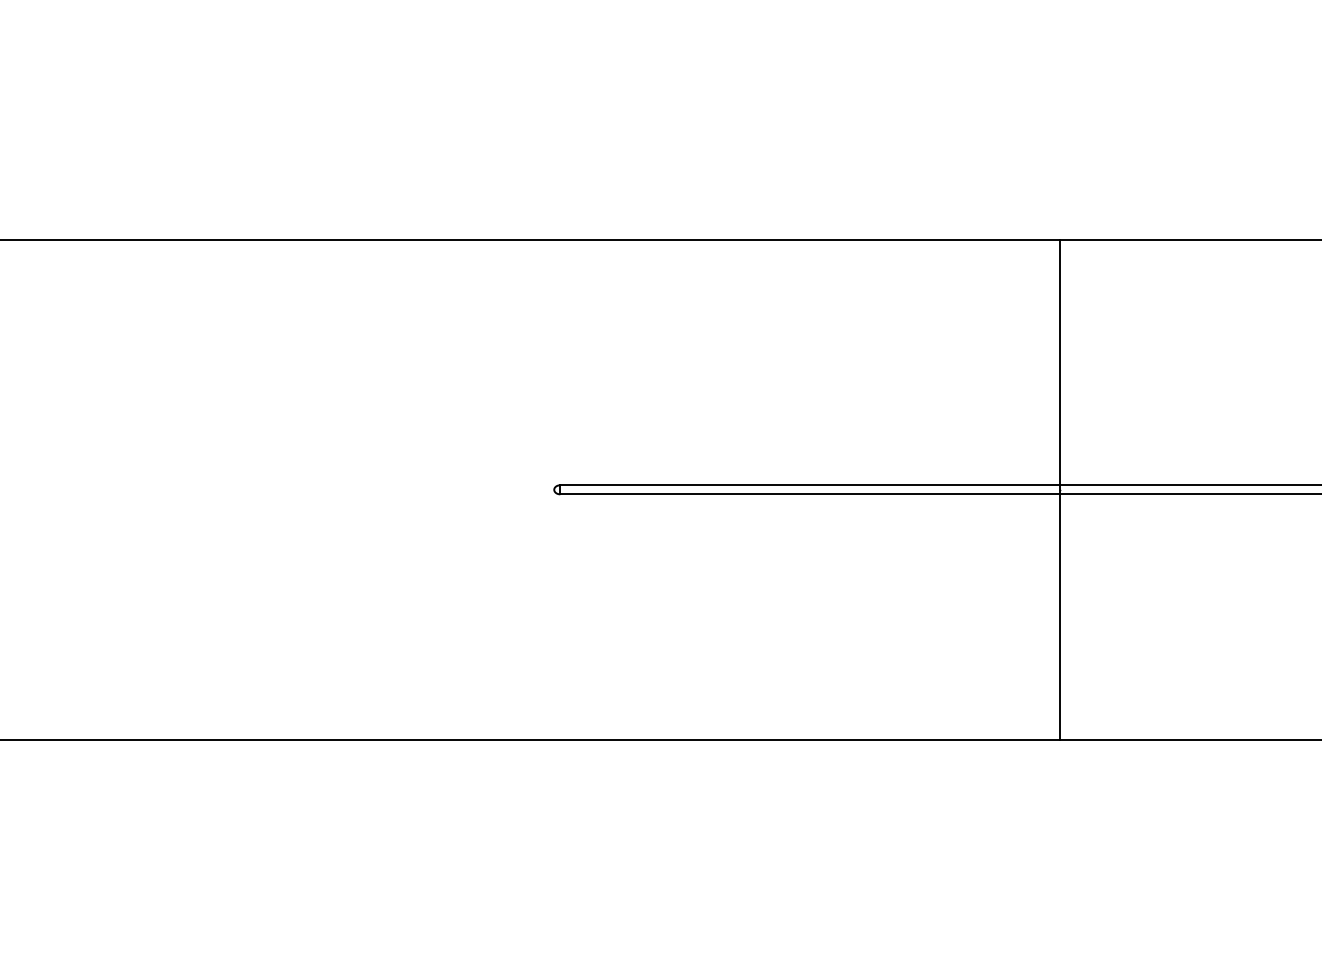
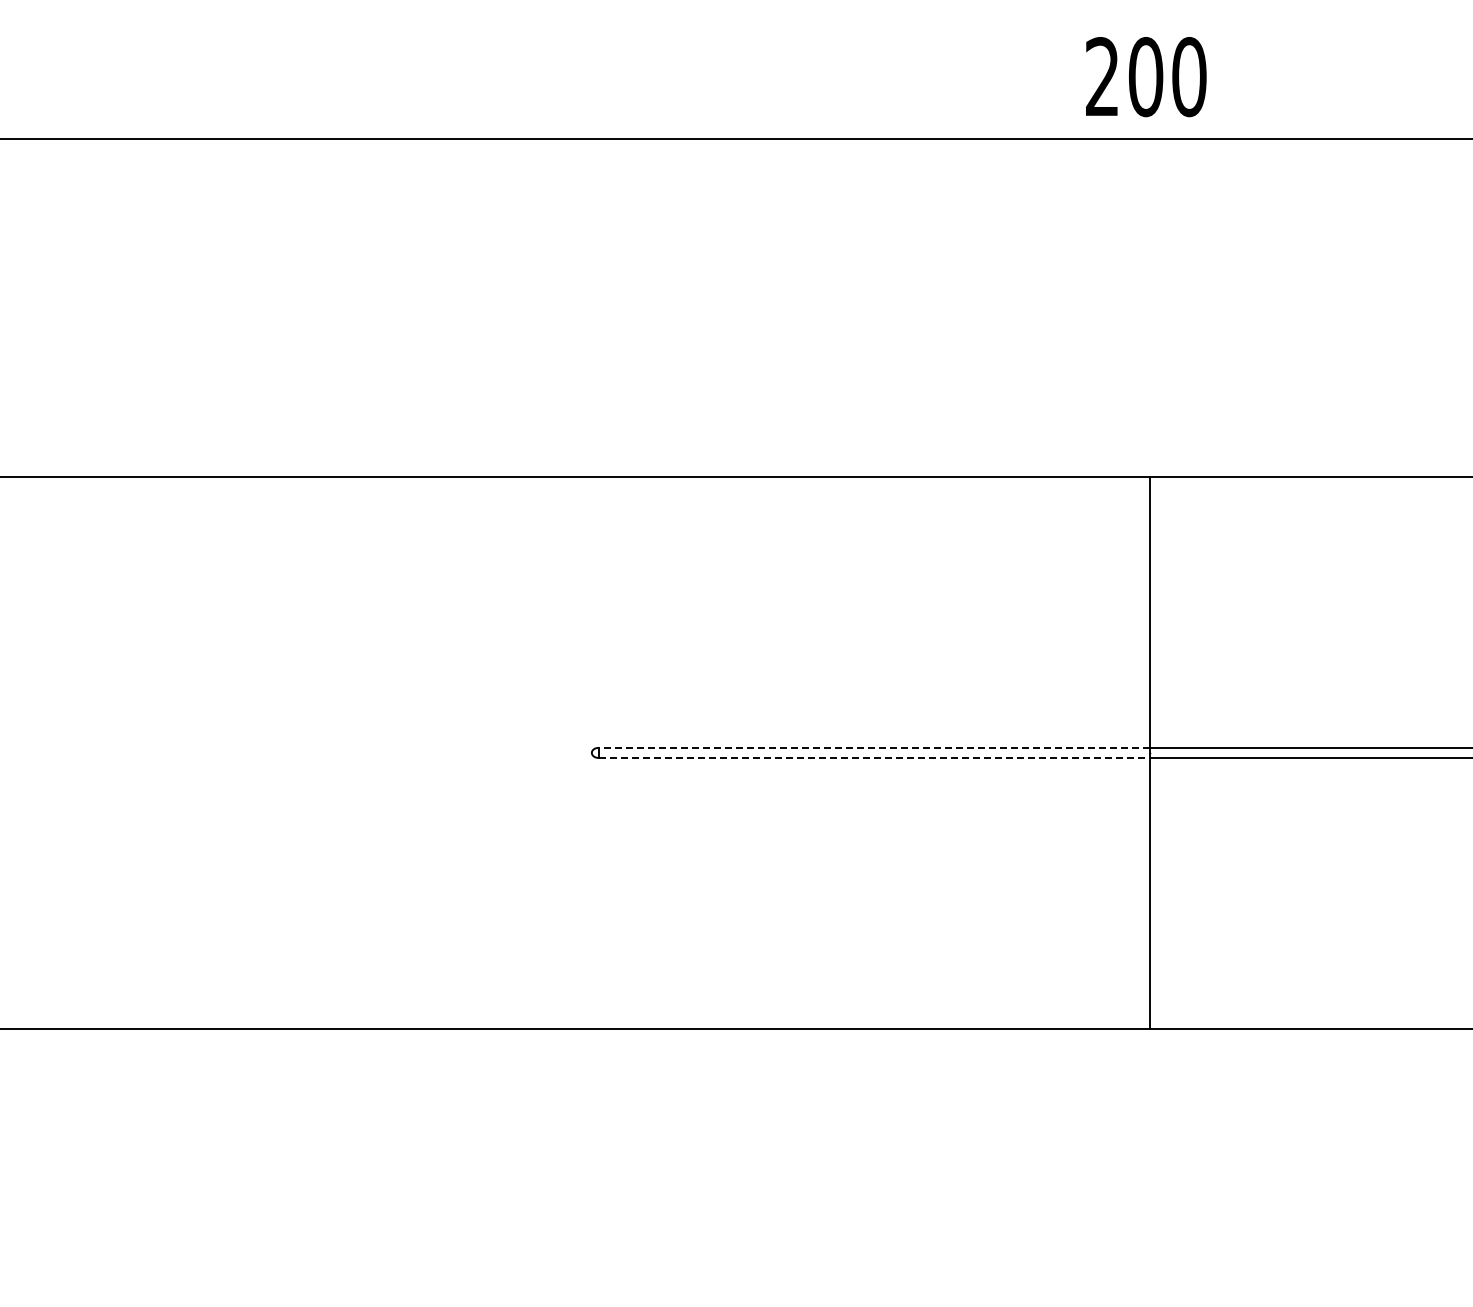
line: (810, 484) -> (874, 747), solid -> dashed
line: (810, 493) -> (874, 757), solid -> dashed

